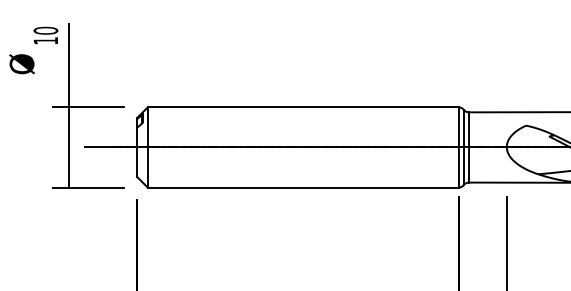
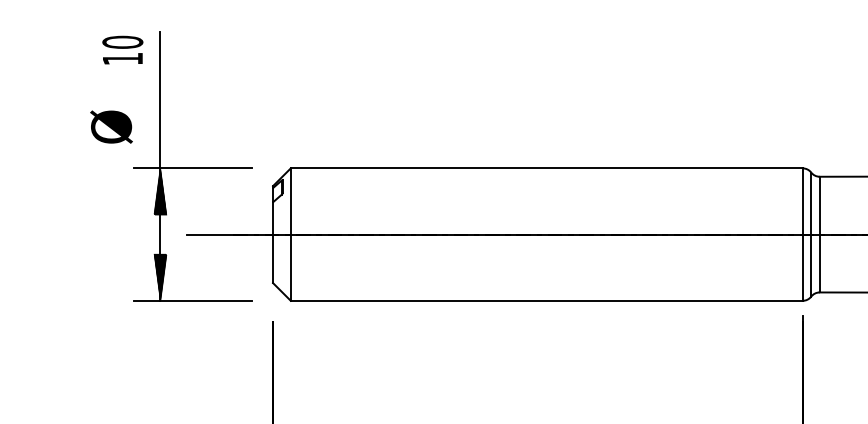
text: (21, 64) -> (110, 127), moved
hatch: (68, 121) -> (160, 191), added
hatch: (68, 173) -> (160, 277), added

